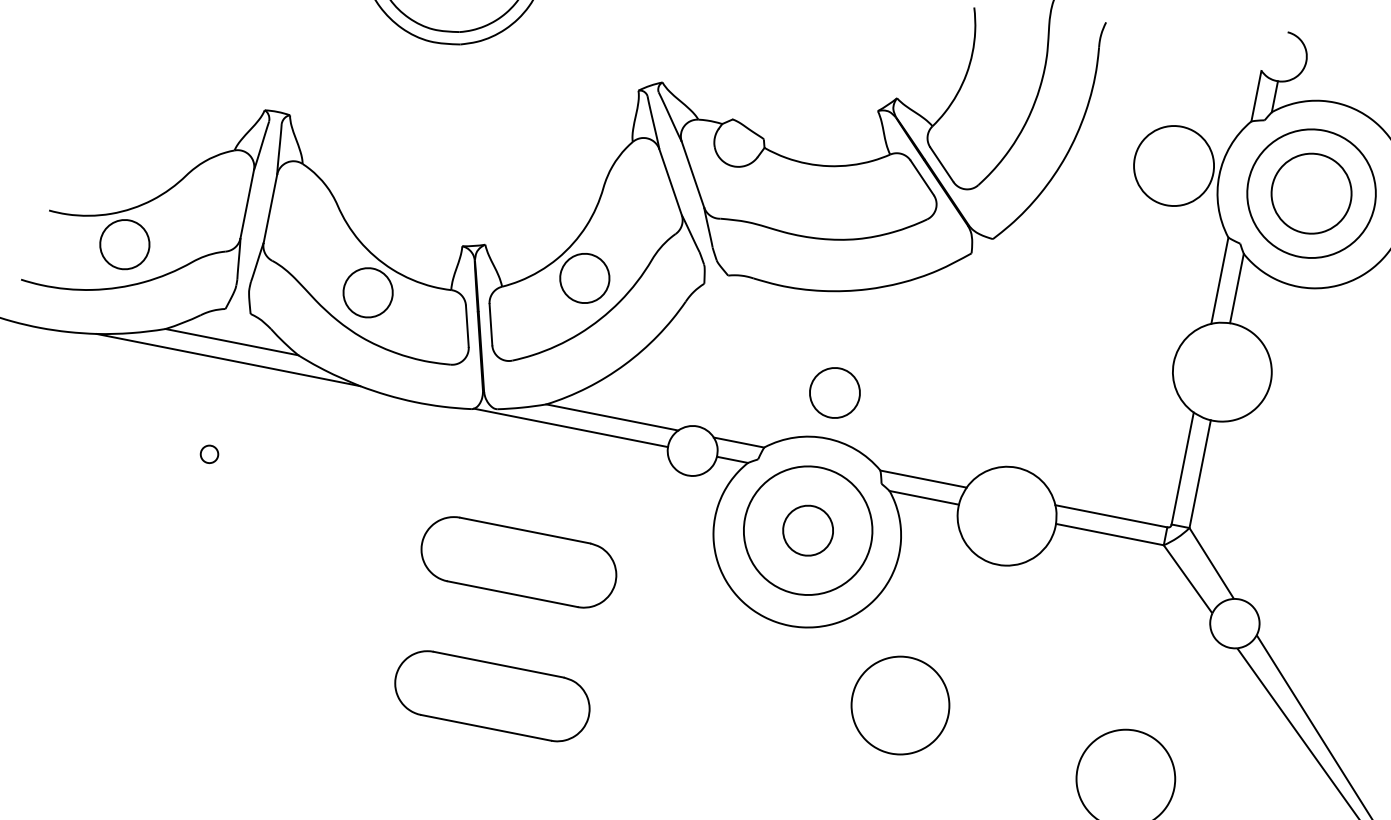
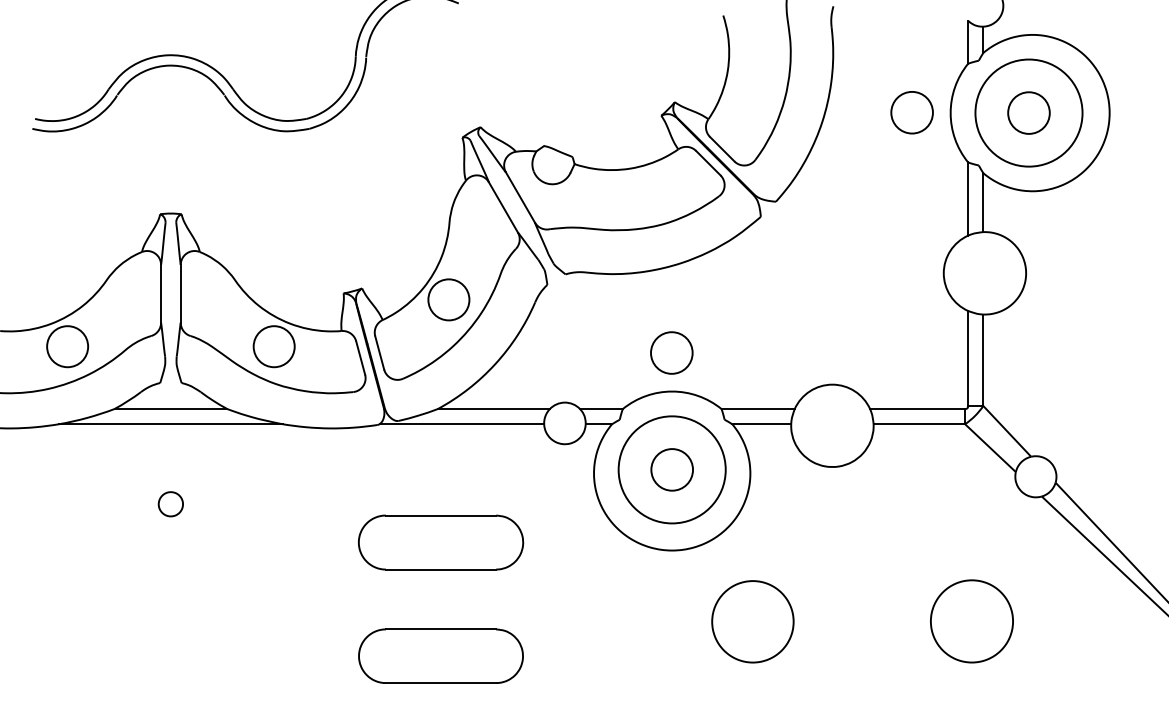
circle: (1173, 165) -> (911, 112), size x0.62
circle: (1311, 192) -> (1028, 112), size x0.62
part: (209, 454) -> (170, 504), size x1.67
part: (900, 705) -> (752, 621), moved

